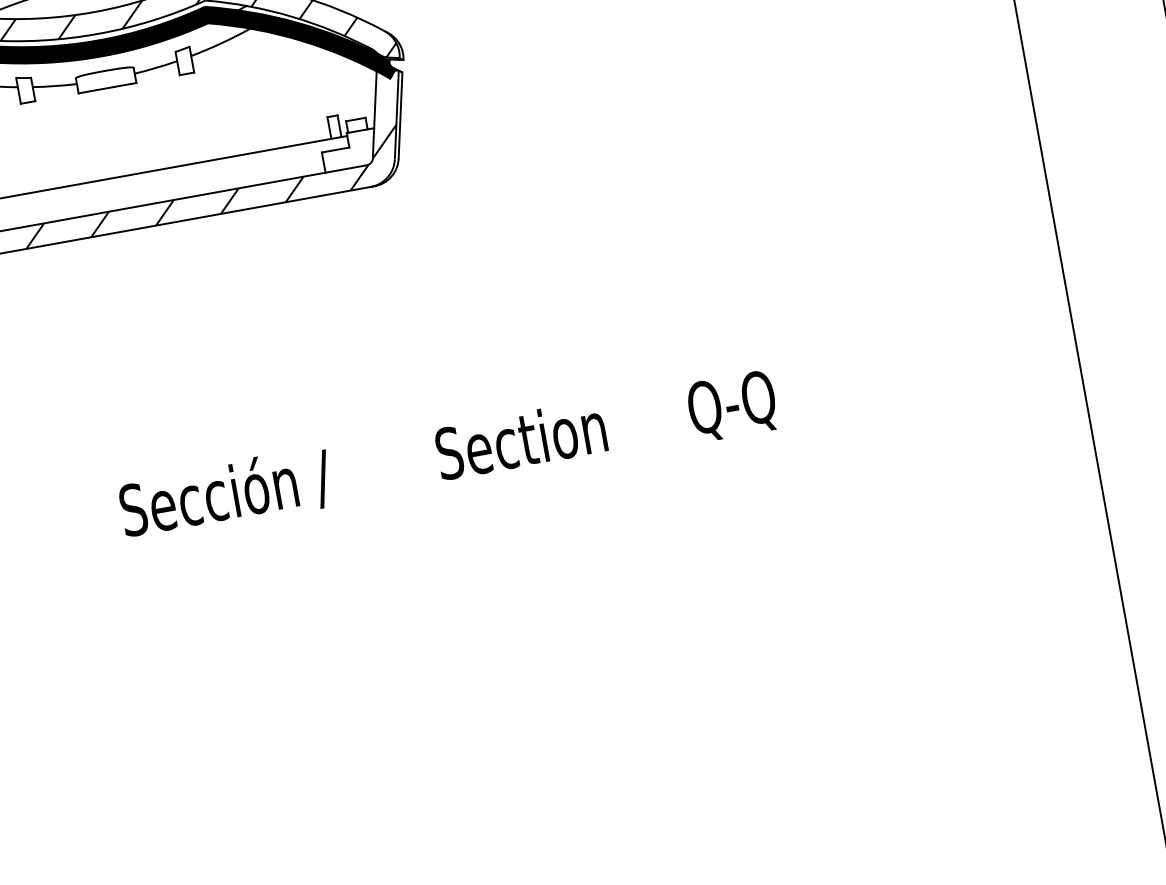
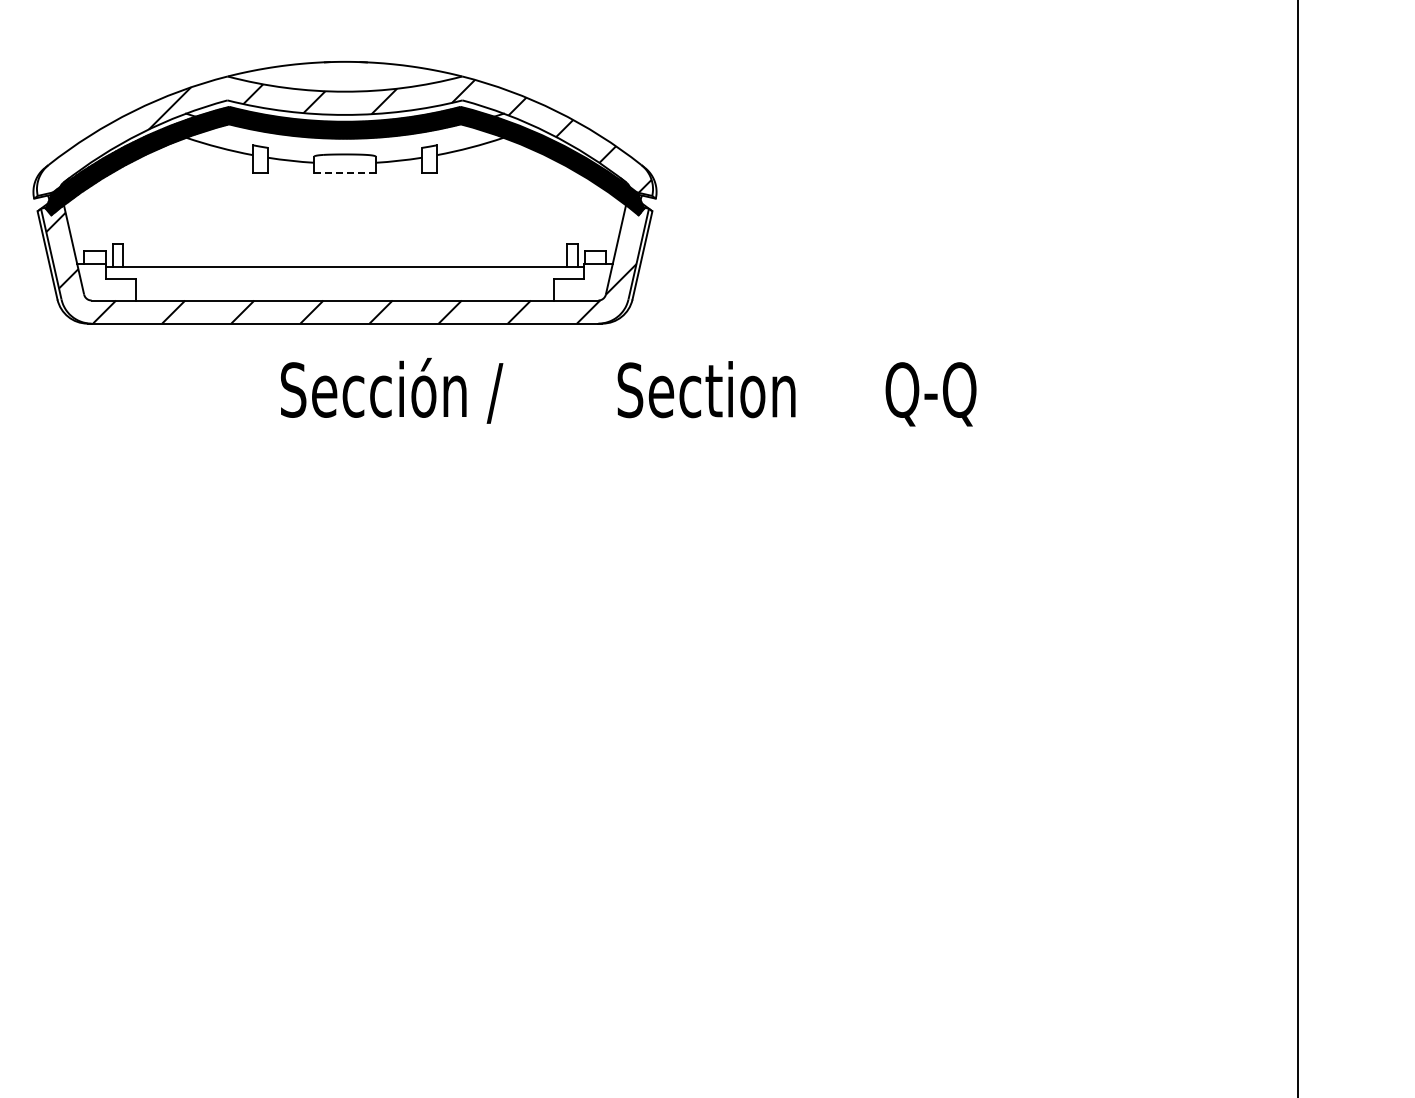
line: (107, 87) -> (345, 172), solid -> dashed
text: (448, 455) -> (628, 392), moved

